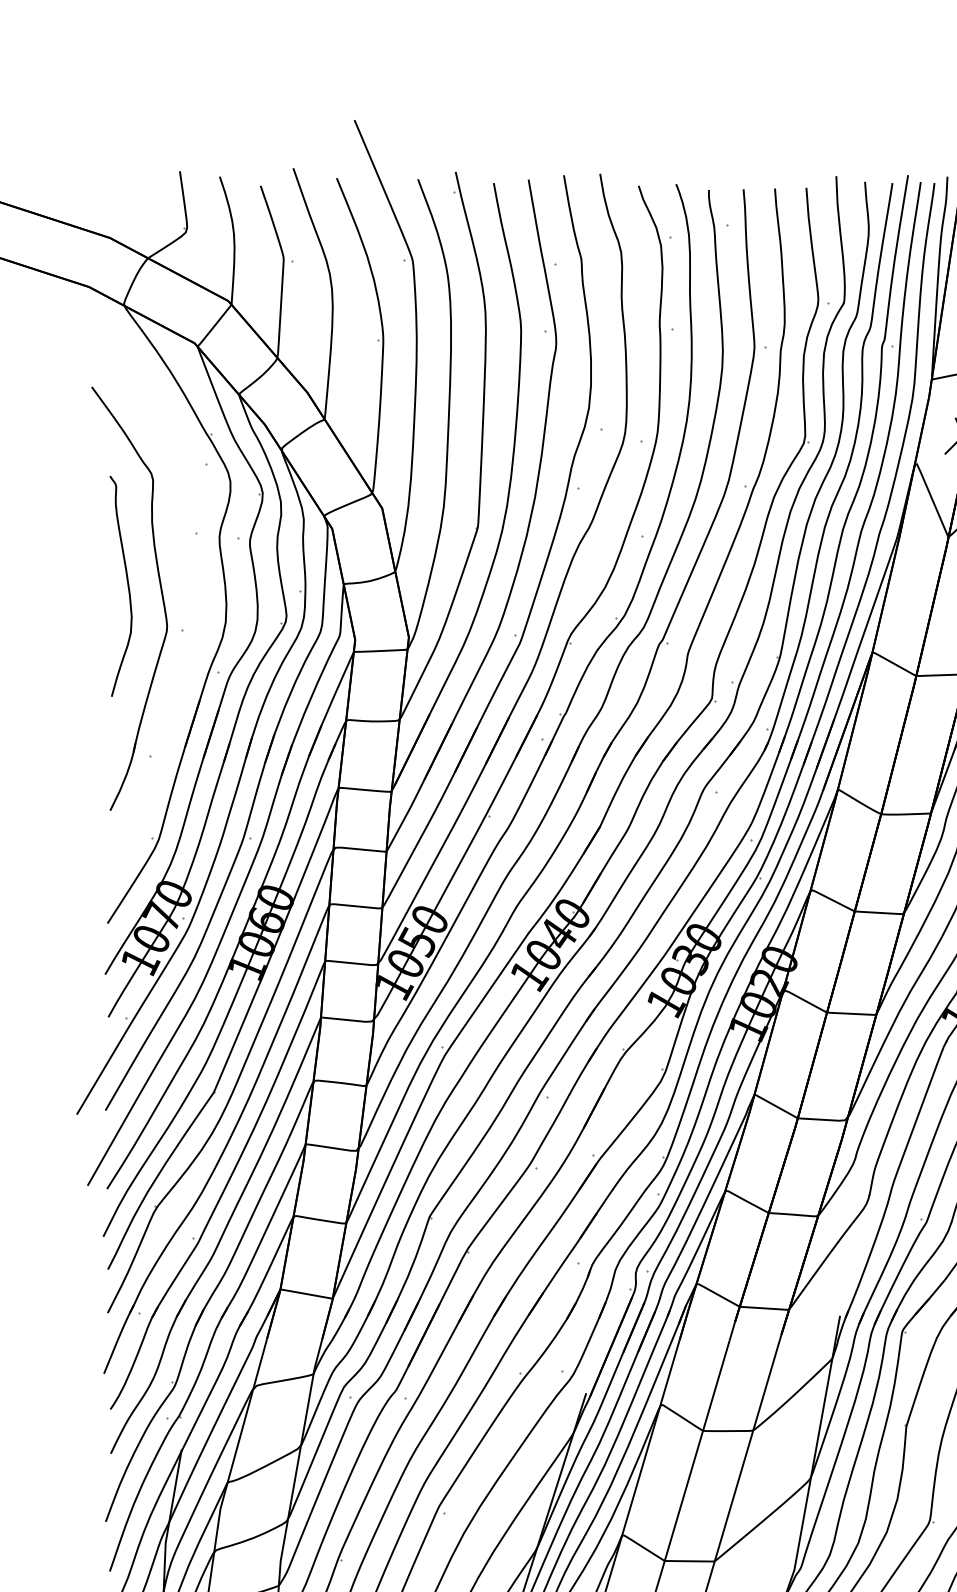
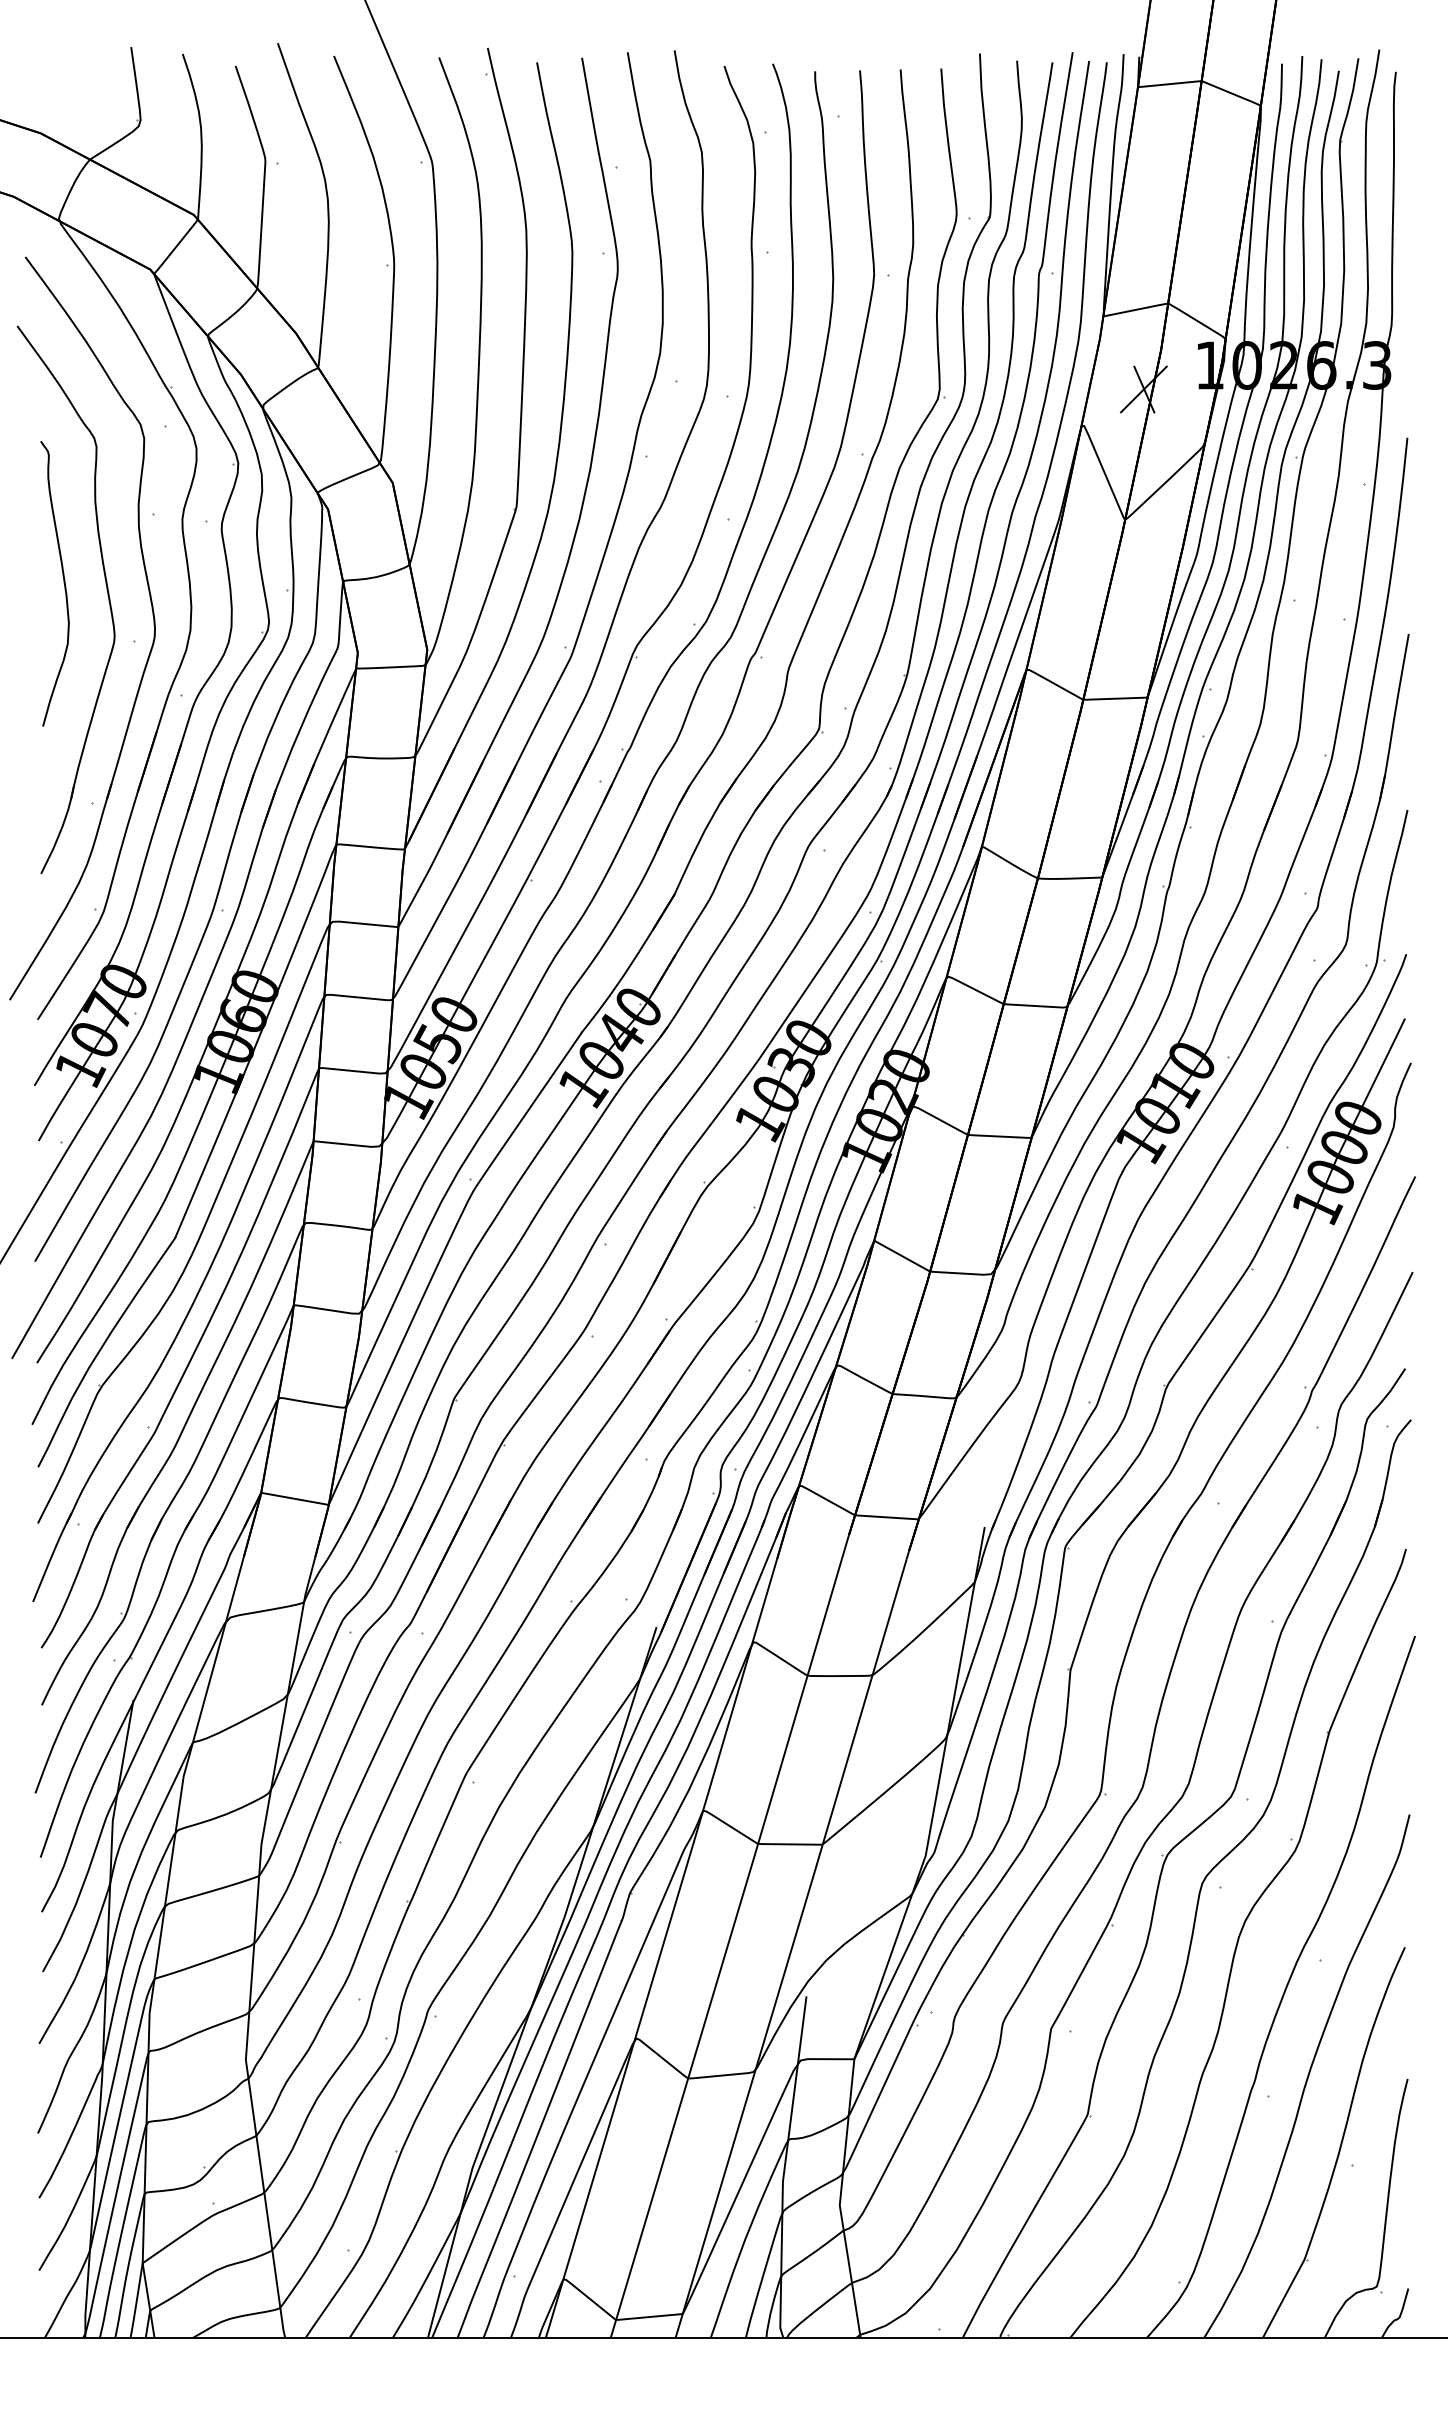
part: (194, 638) -> (149, 651), added

